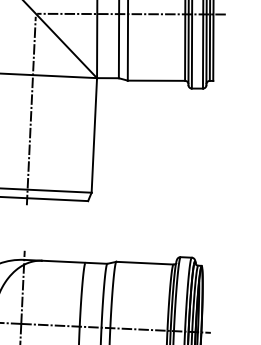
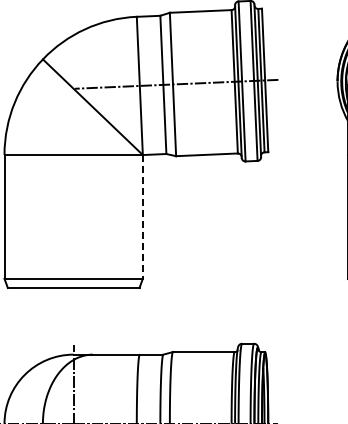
line: (31, 110) -> (73, 193), removed
line: (94, 135) -> (142, 216), solid -> dashed

